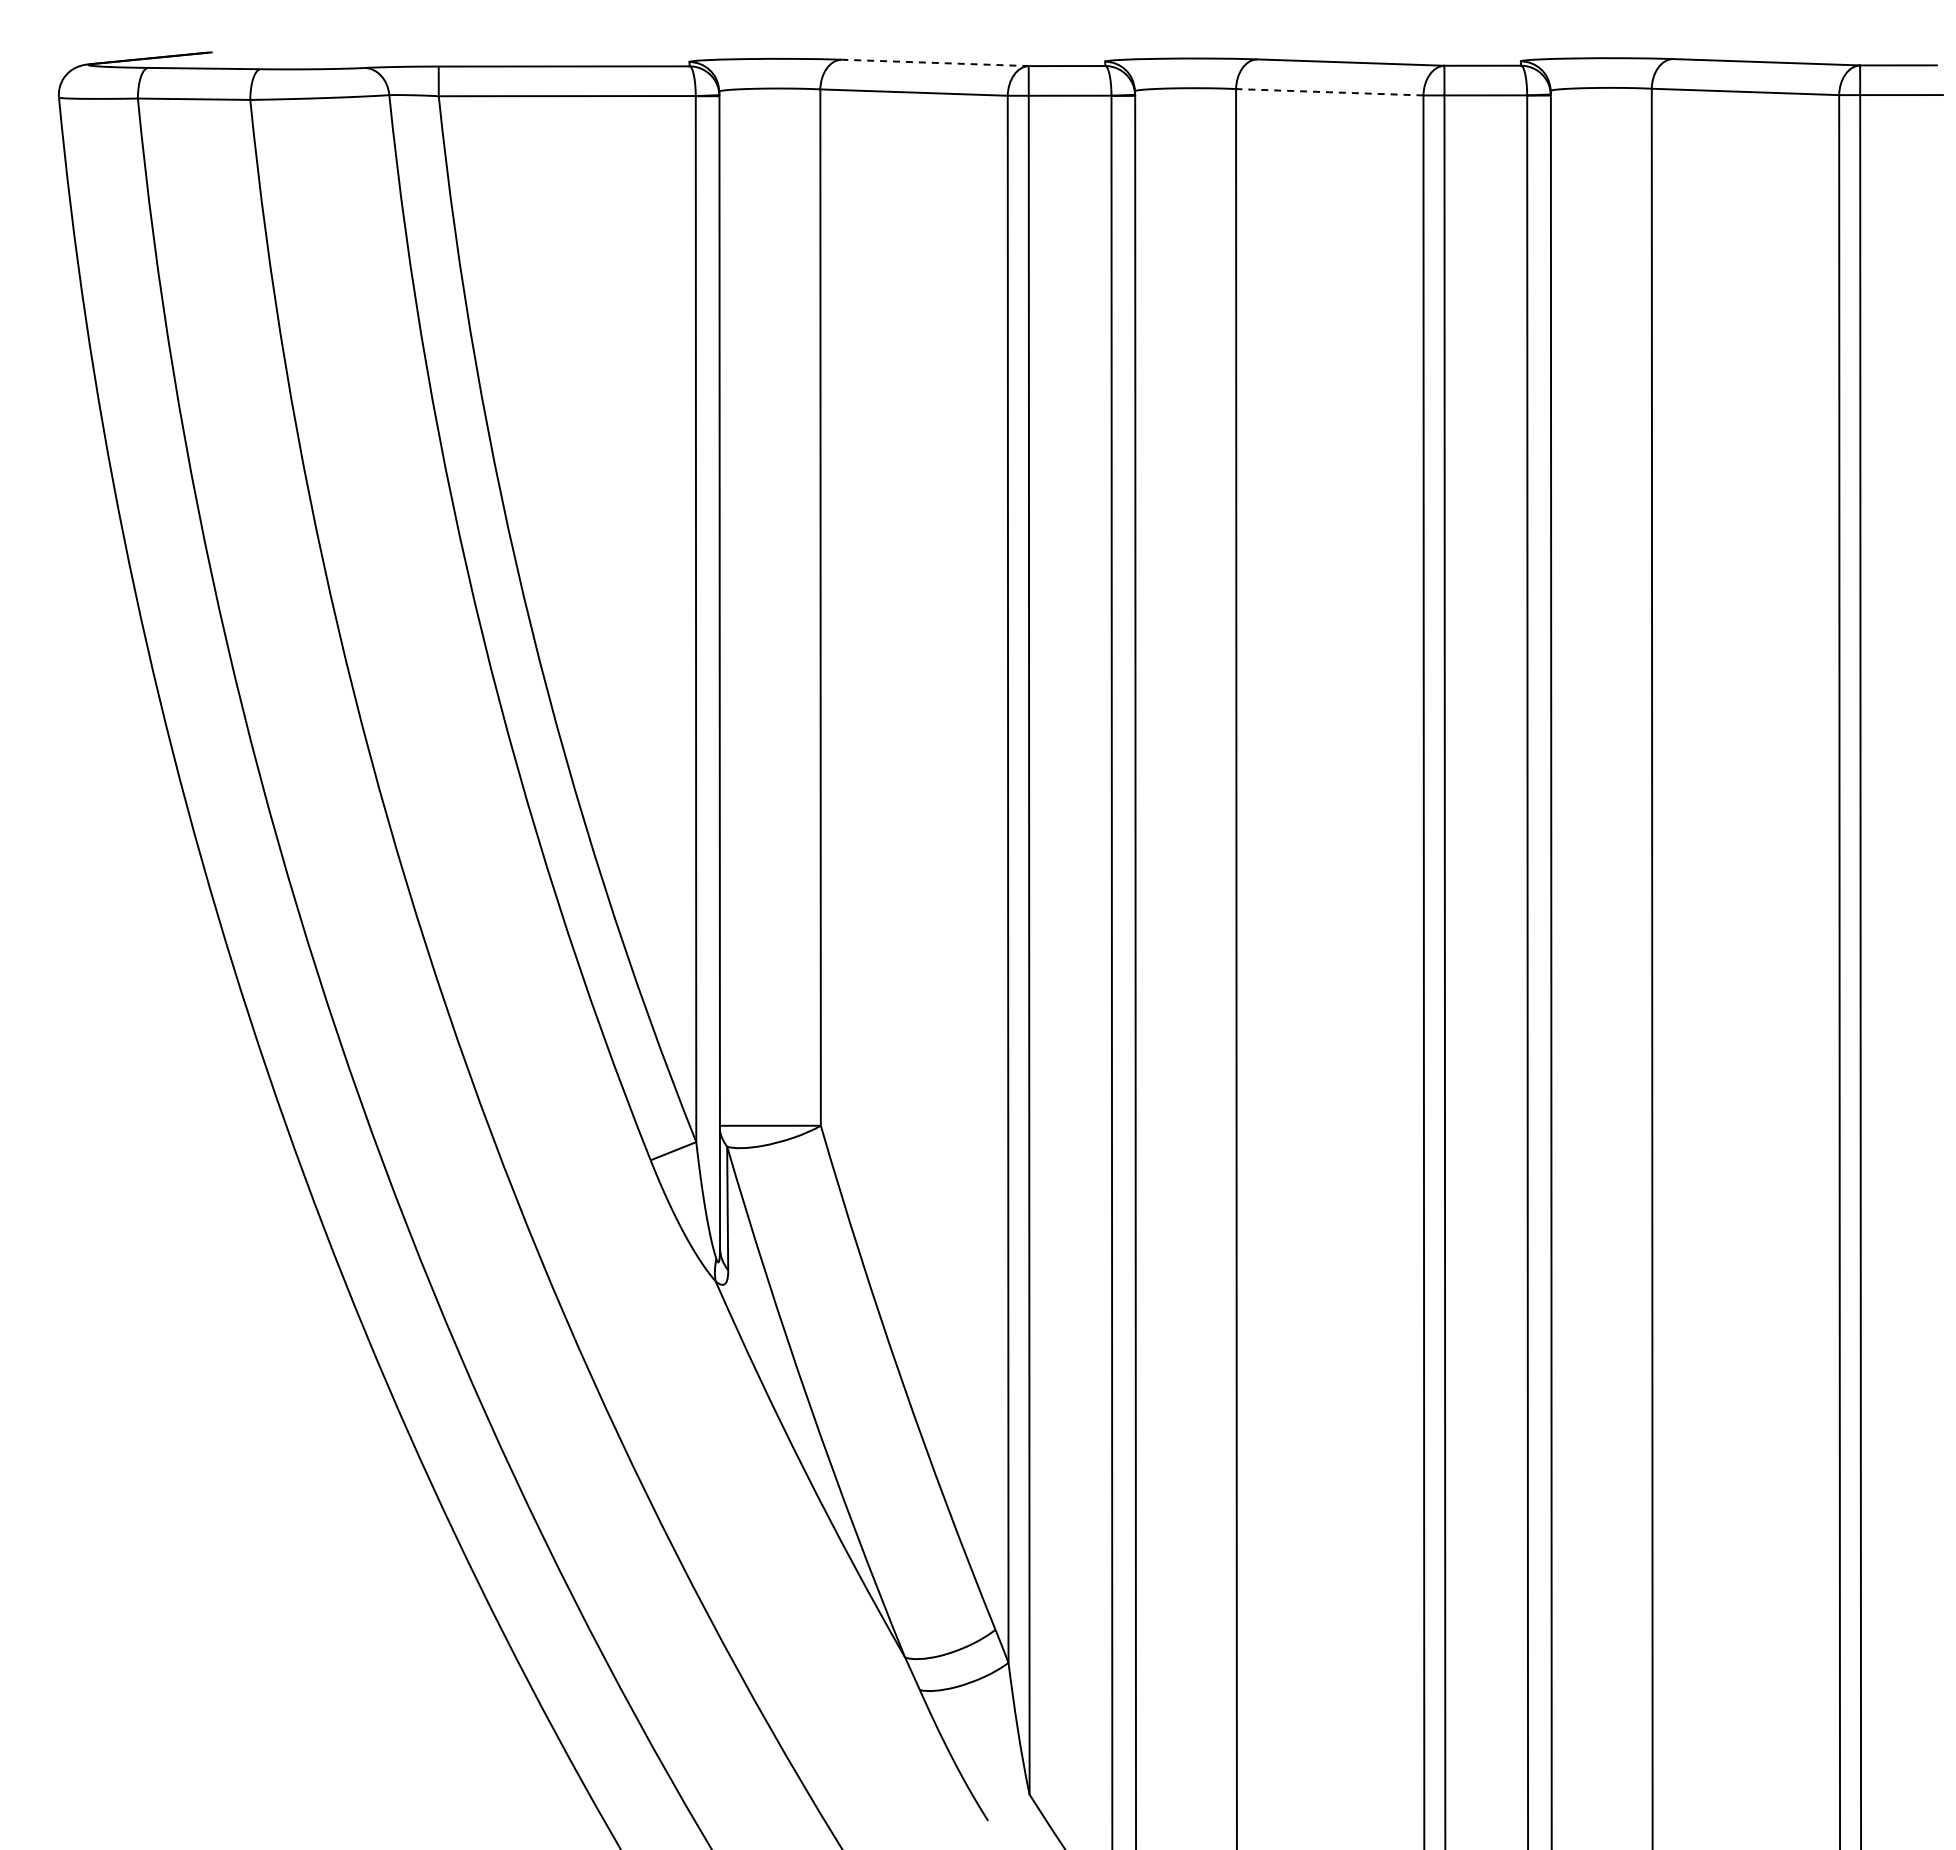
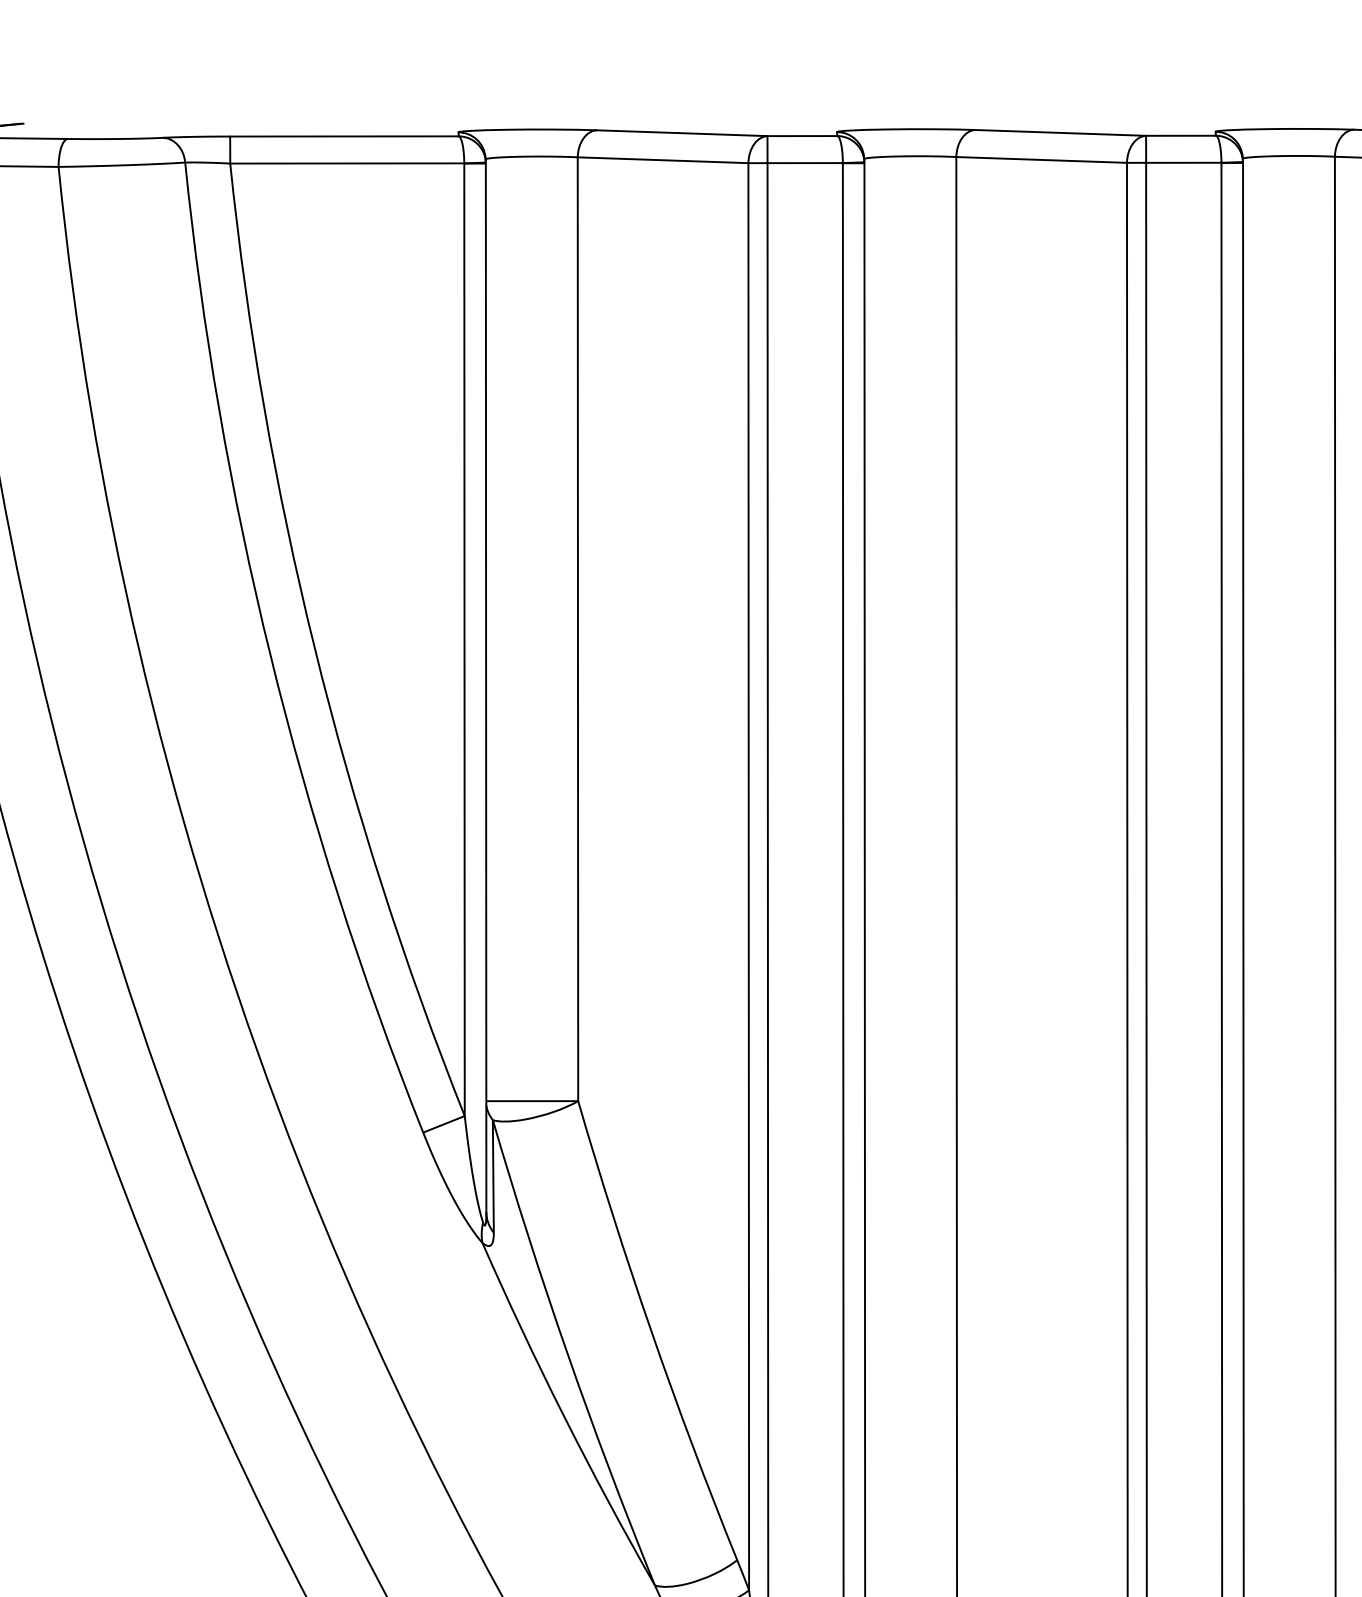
line: (934, 62) -> (681, 132), dashed -> solid
line: (1329, 92) -> (1041, 160), dashed -> solid

